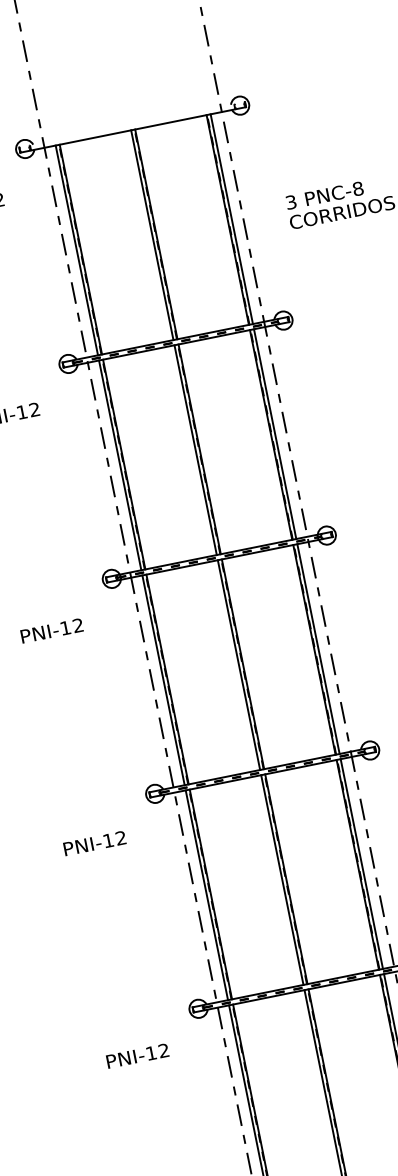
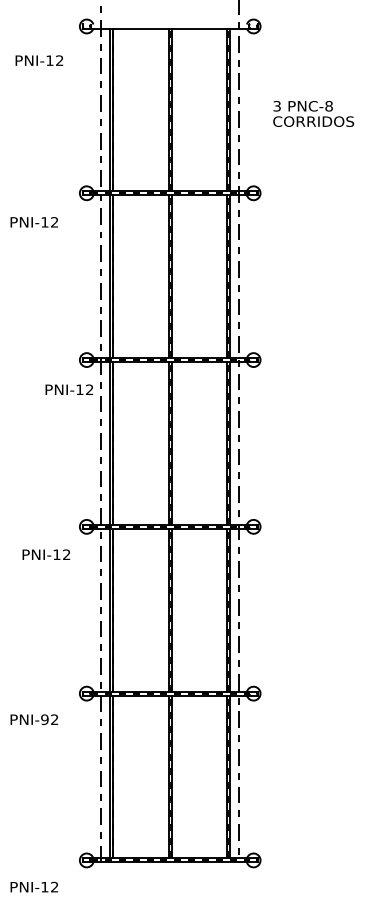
text: (52, 630) -> (69, 389), moved
text: (94, 843) -> (46, 554), moved
text: (150, 1053) -> (44, 719), PNI-12 -> PNI-92

